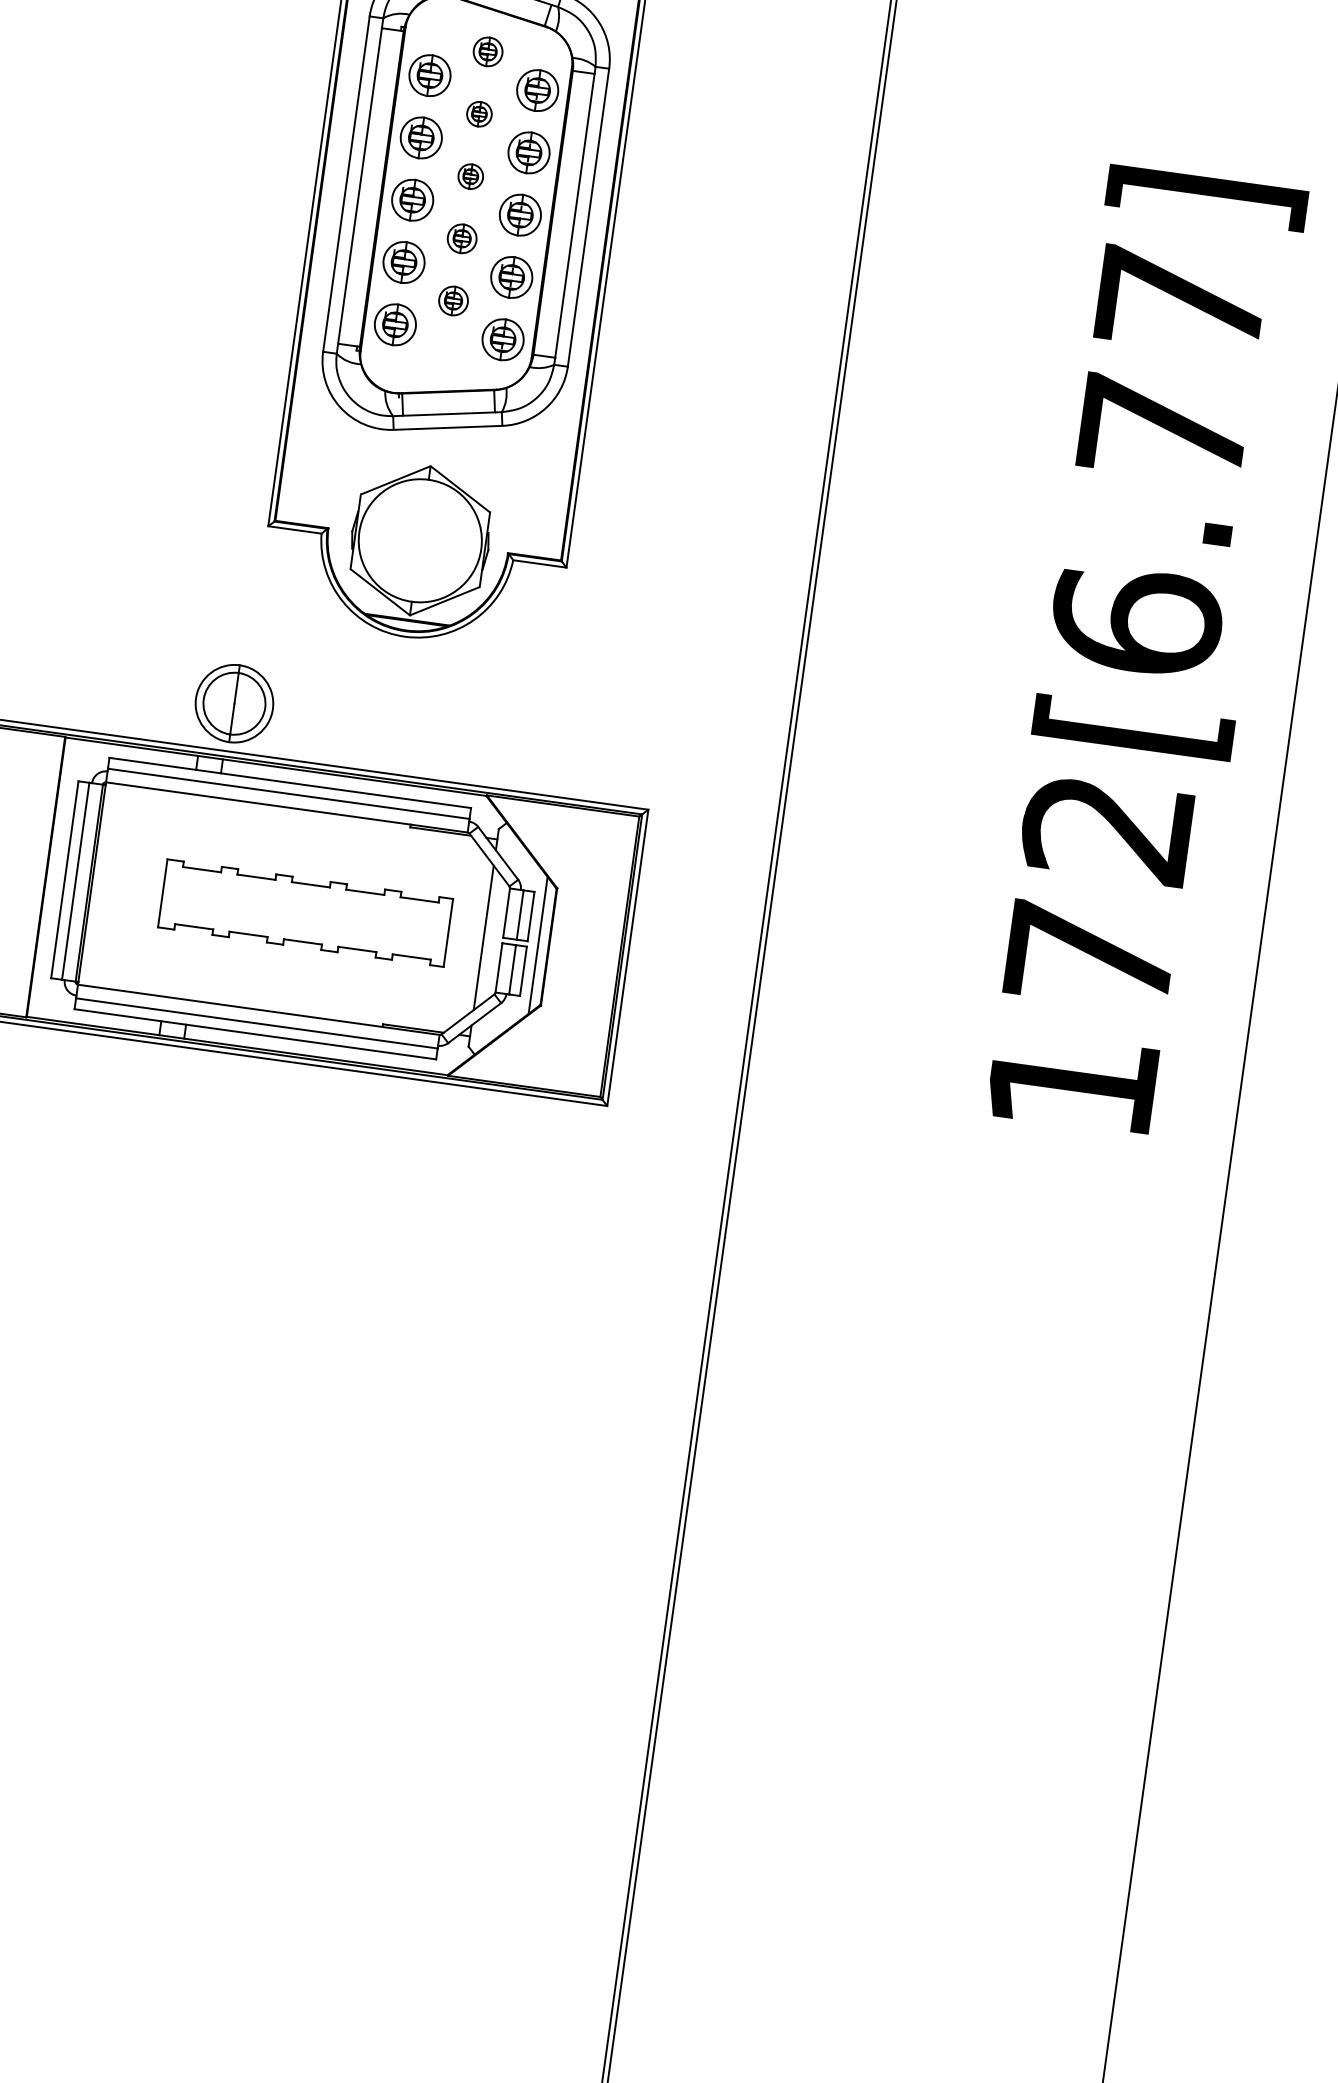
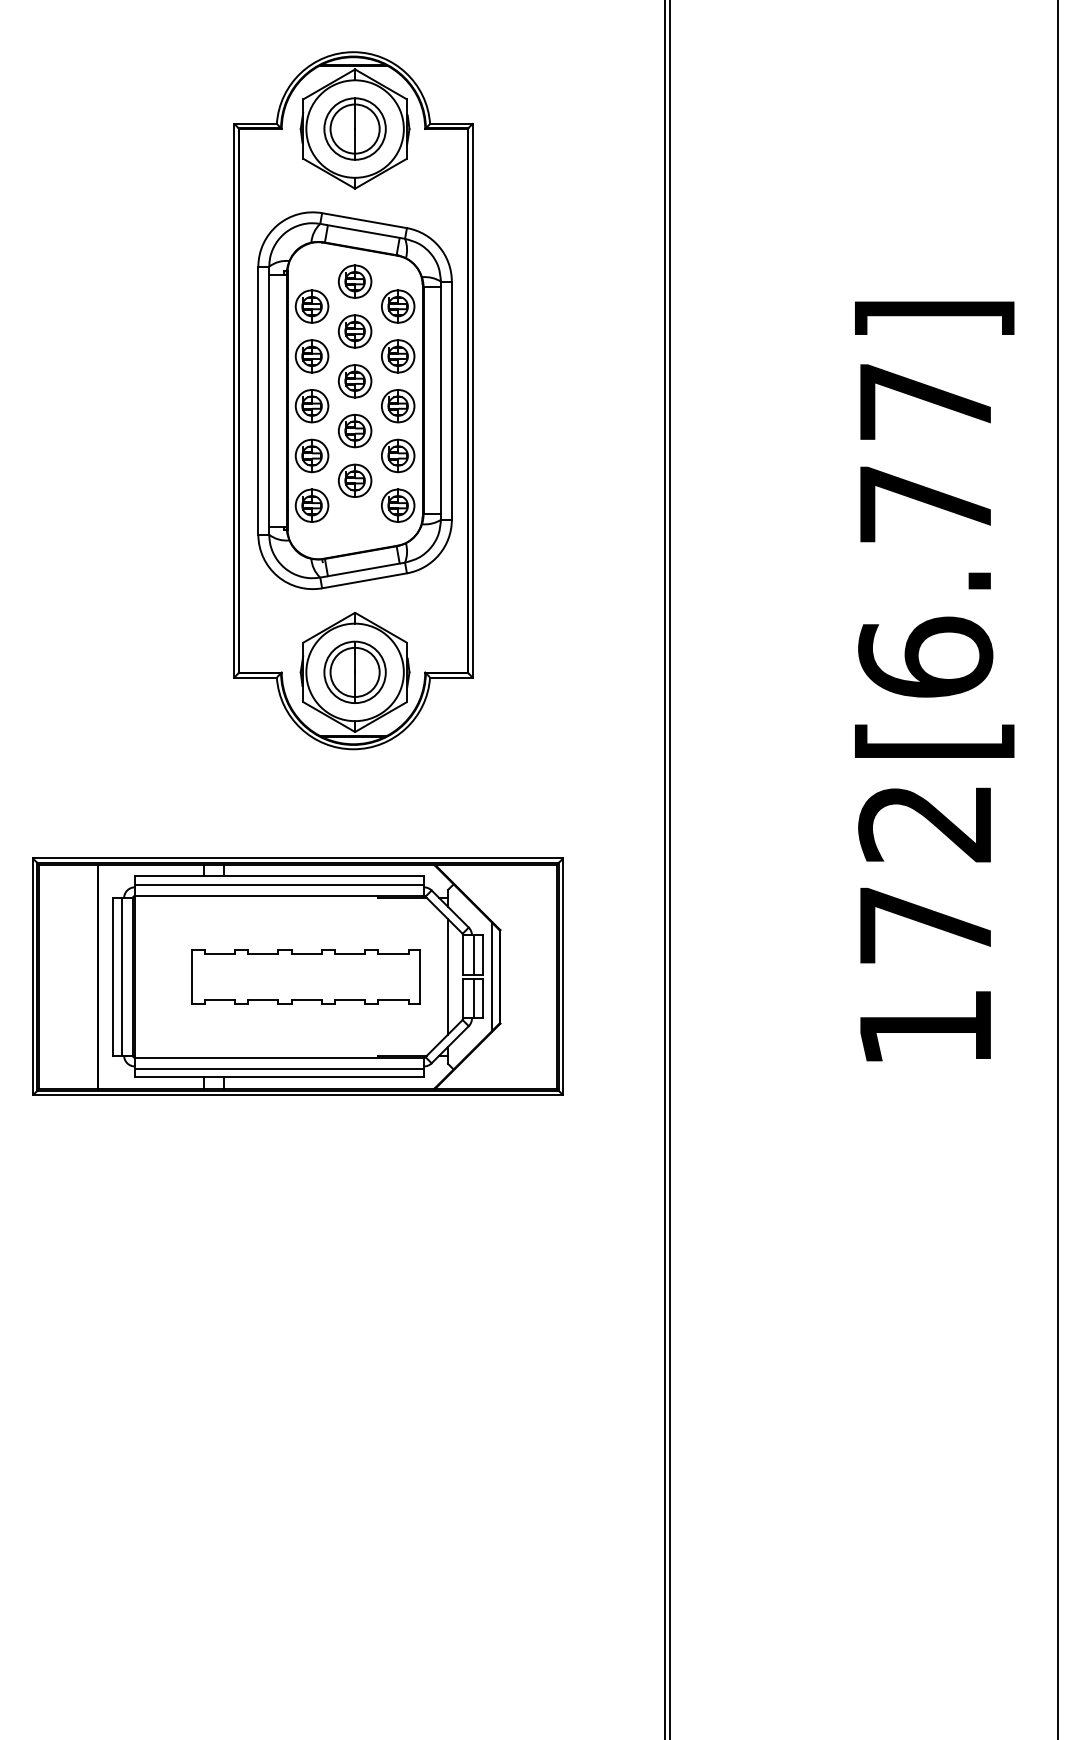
part: (487, 51) -> (354, 281), size x1.43
part: (478, 114) -> (354, 331), size x1.67
part: (470, 176) -> (354, 381), size x1.67
part: (461, 238) -> (354, 430), size x1.43
part: (452, 300) -> (354, 480), size x1.43
part: (233, 702) -> (354, 671), moved

